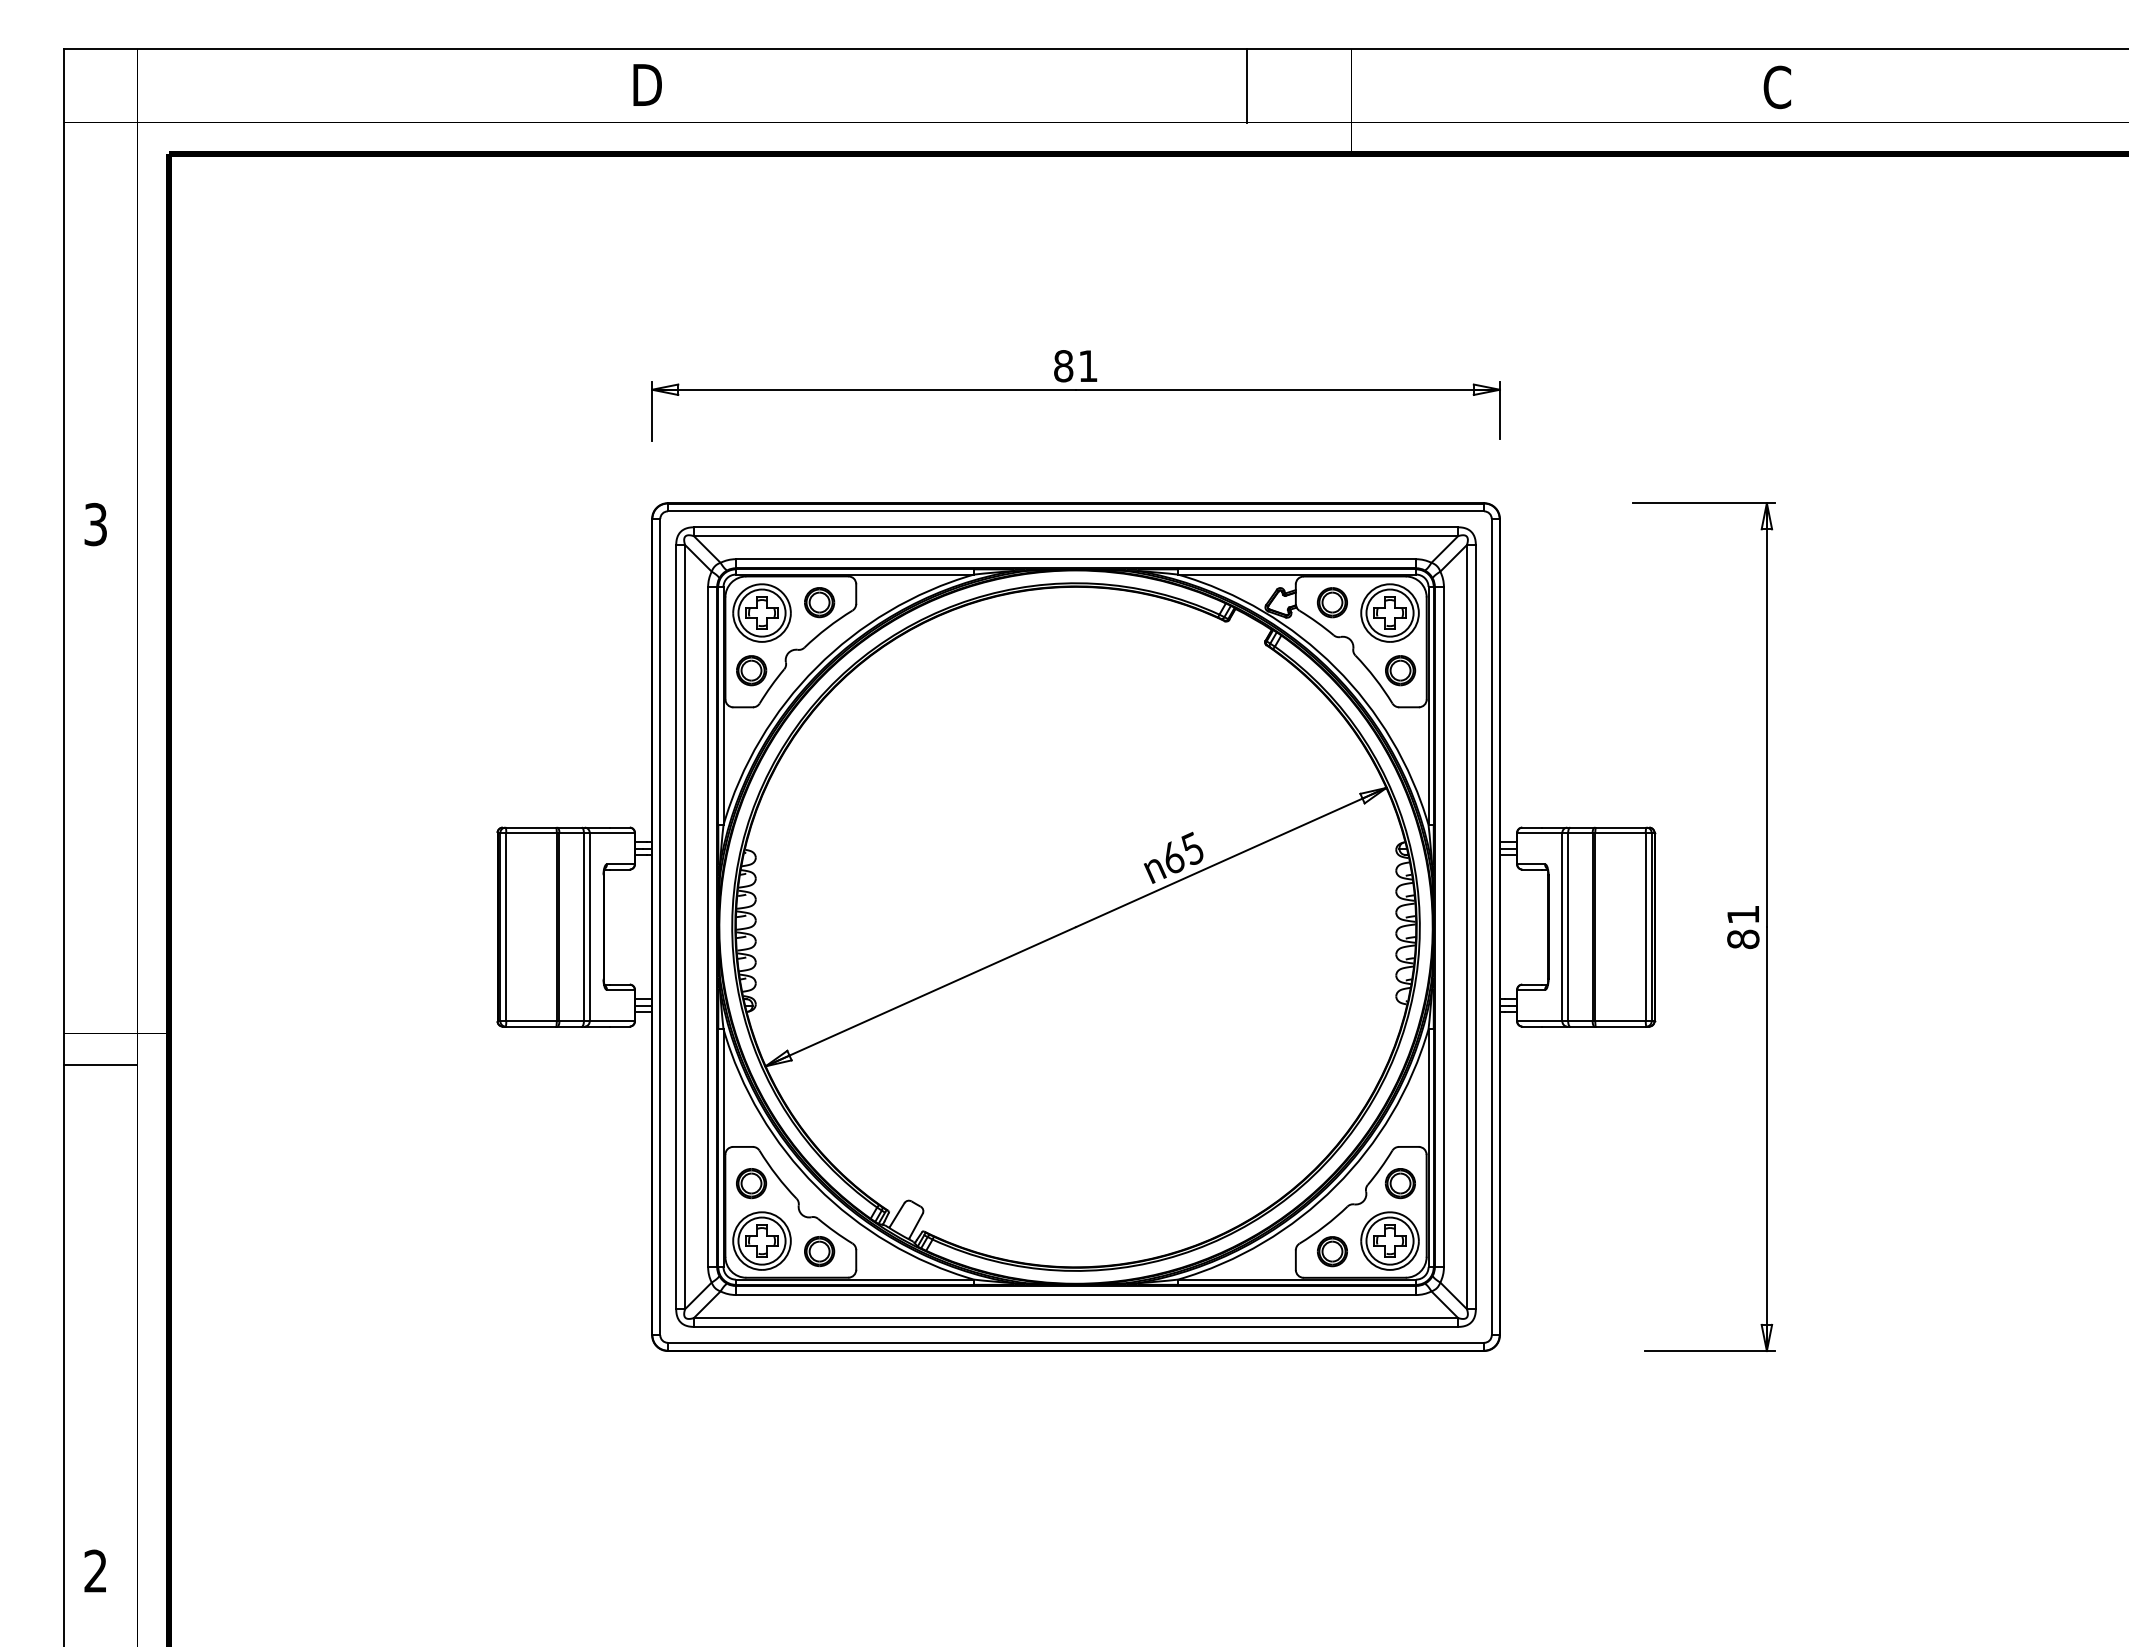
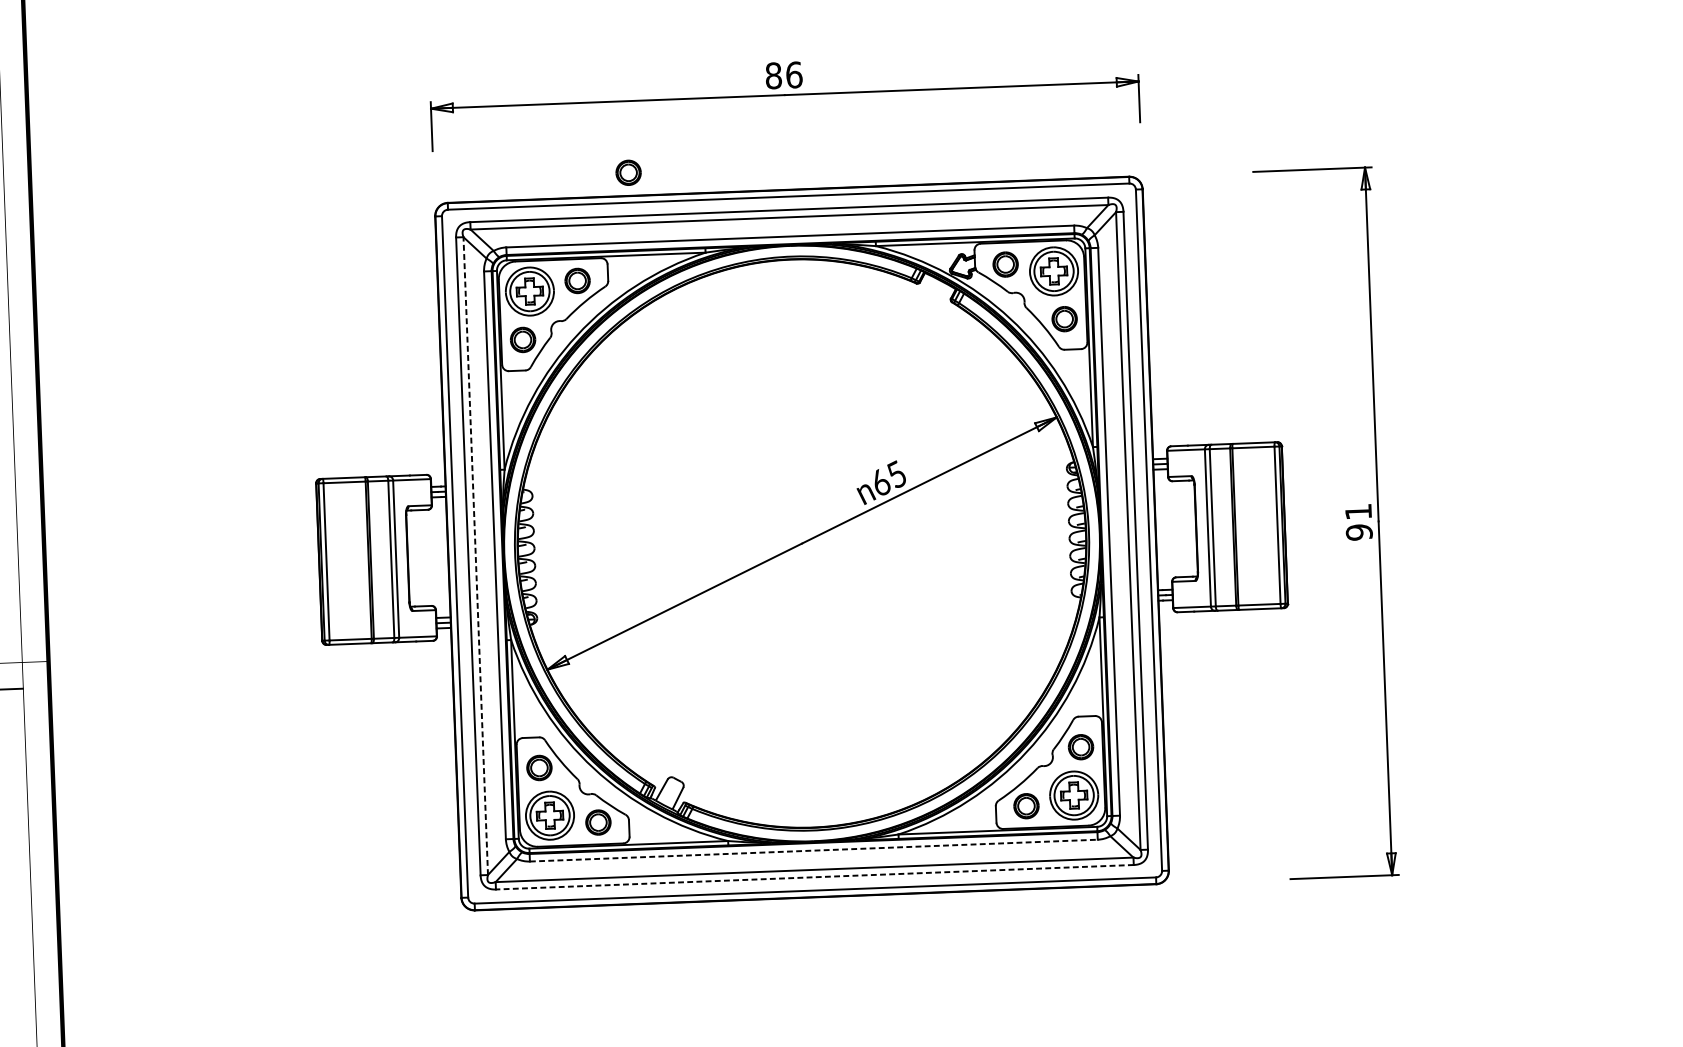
text: (1088, 366) -> (794, 75), 81 -> 86
part: (885, 475) -> (628, 172), added
line: (685, 926) -> (476, 555), solid -> dashed
text: (1743, 939) -> (1359, 532), 81 -> 91
line: (1076, 1295) -> (814, 851), solid -> dashed
line: (1075, 1326) -> (814, 876), solid -> dashed

